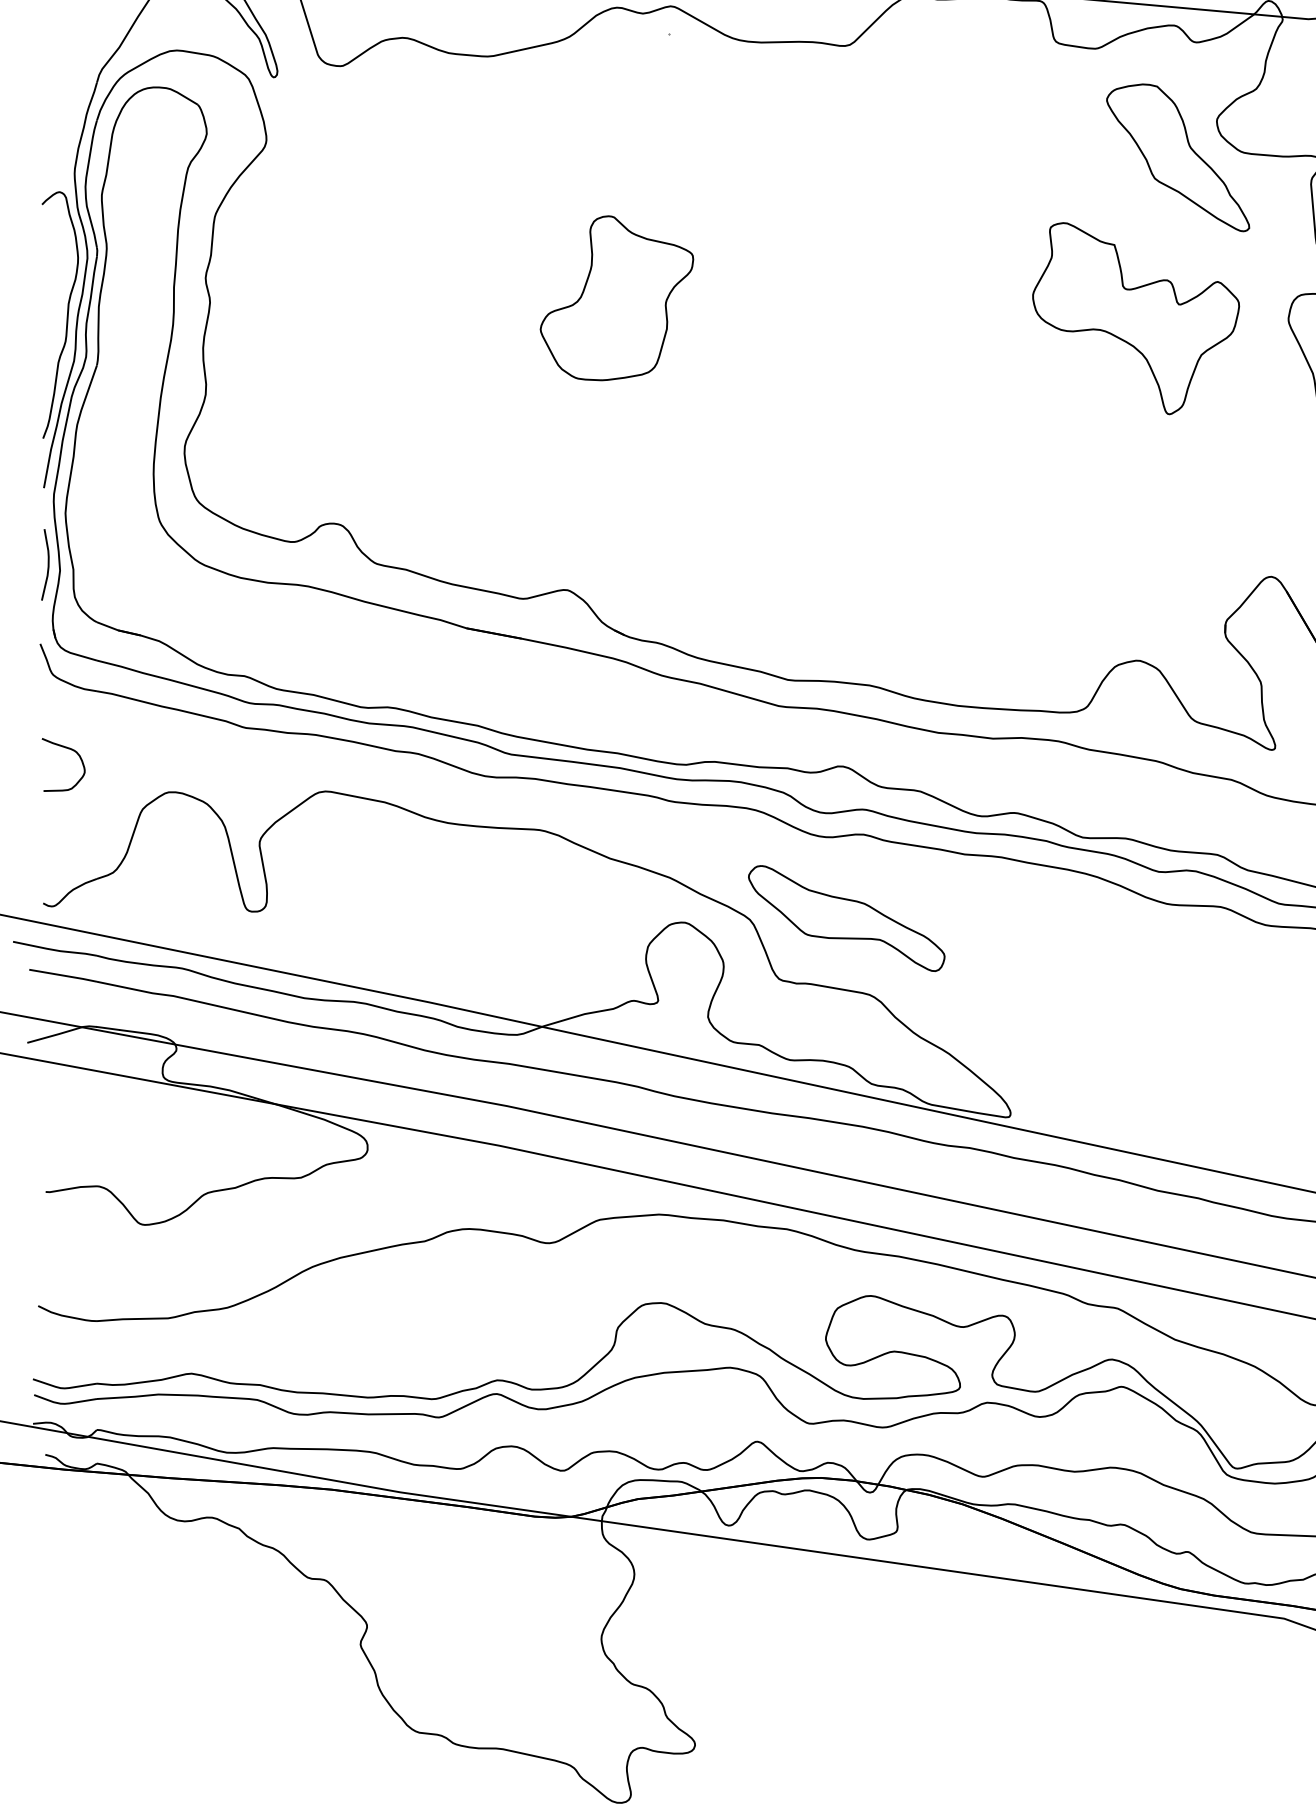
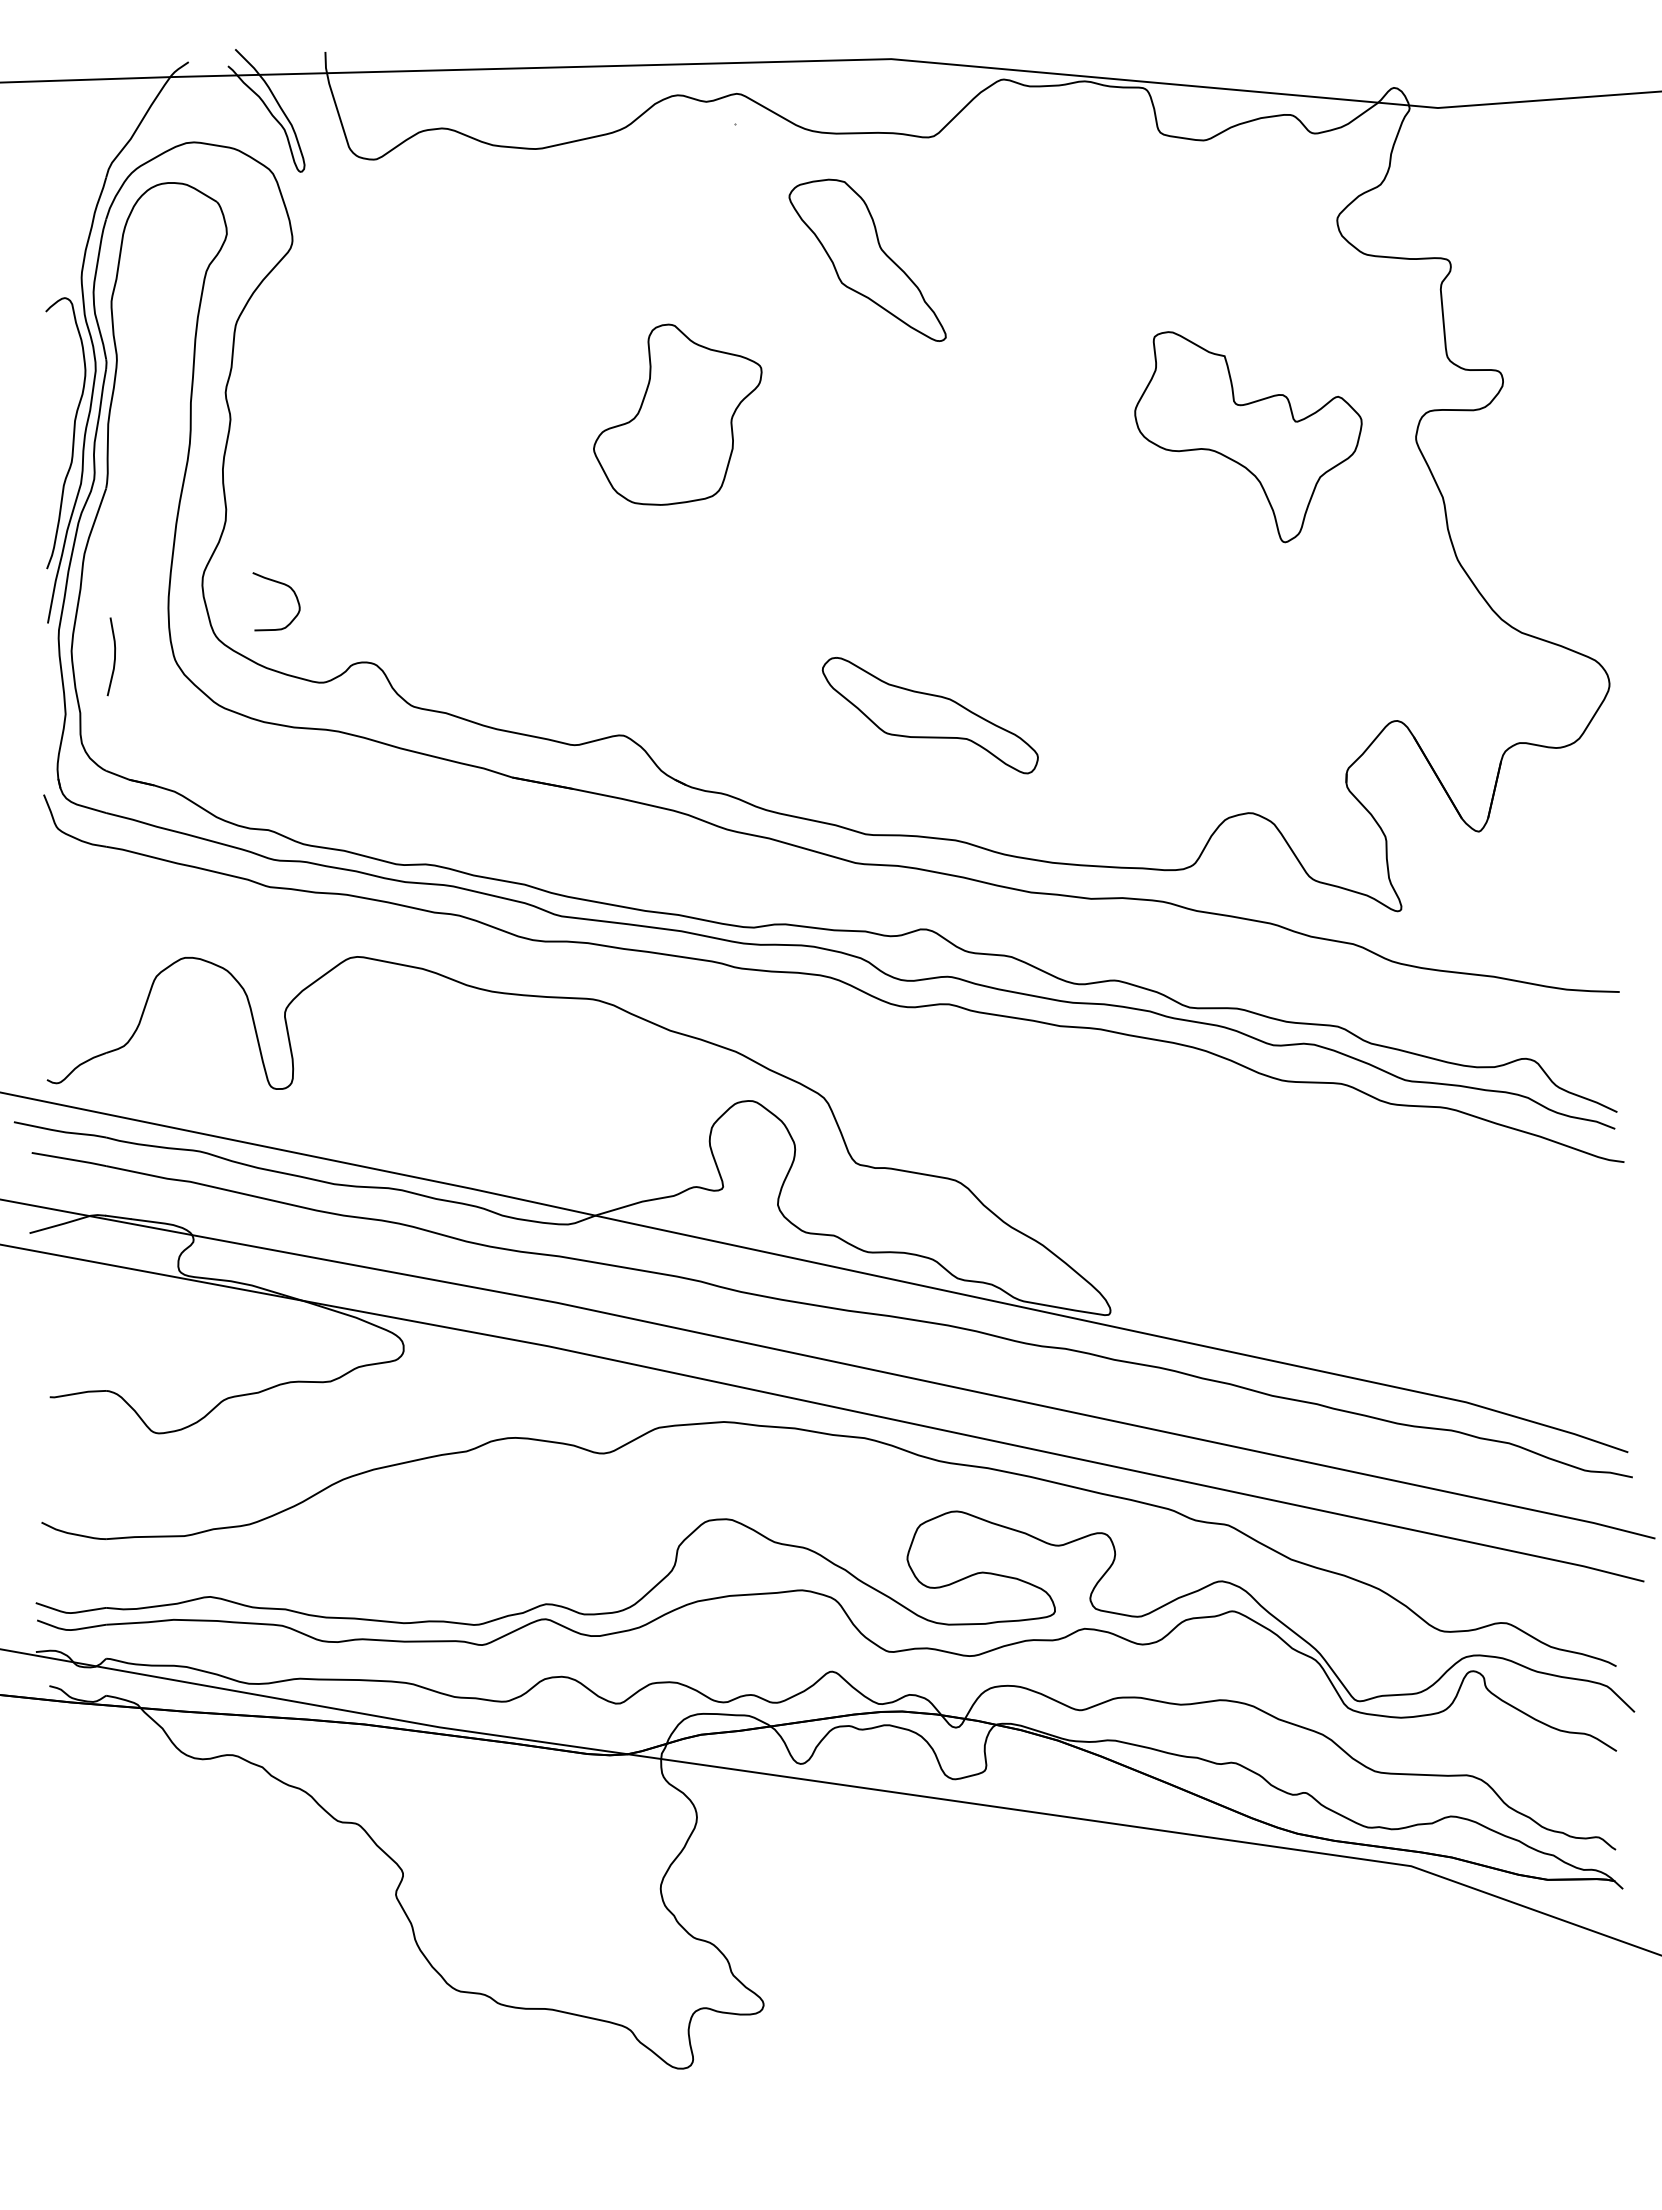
part: (1177, 157) -> (867, 259), moved
curve: (48, 564) -> (114, 656), moved
curve: (68, 749) -> (281, 584), moved
part: (845, 918) -> (929, 715), moved

